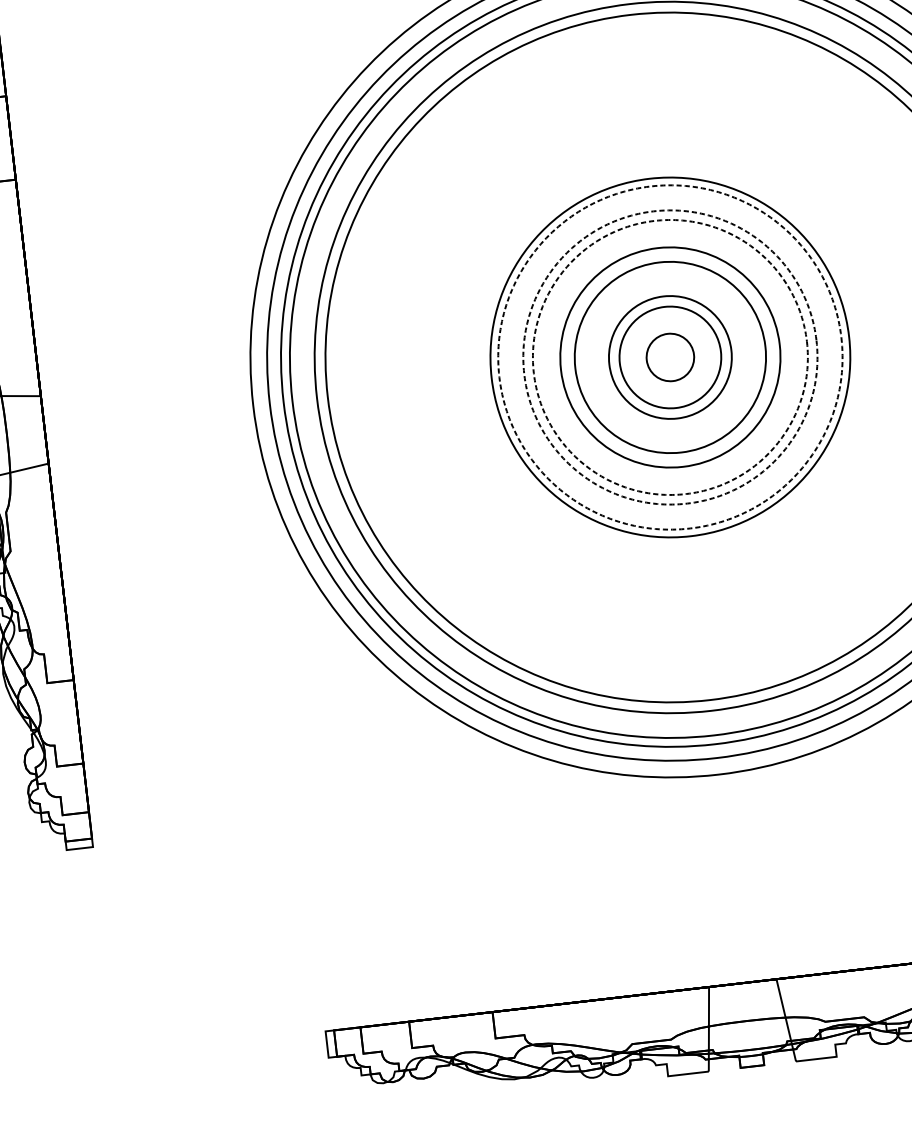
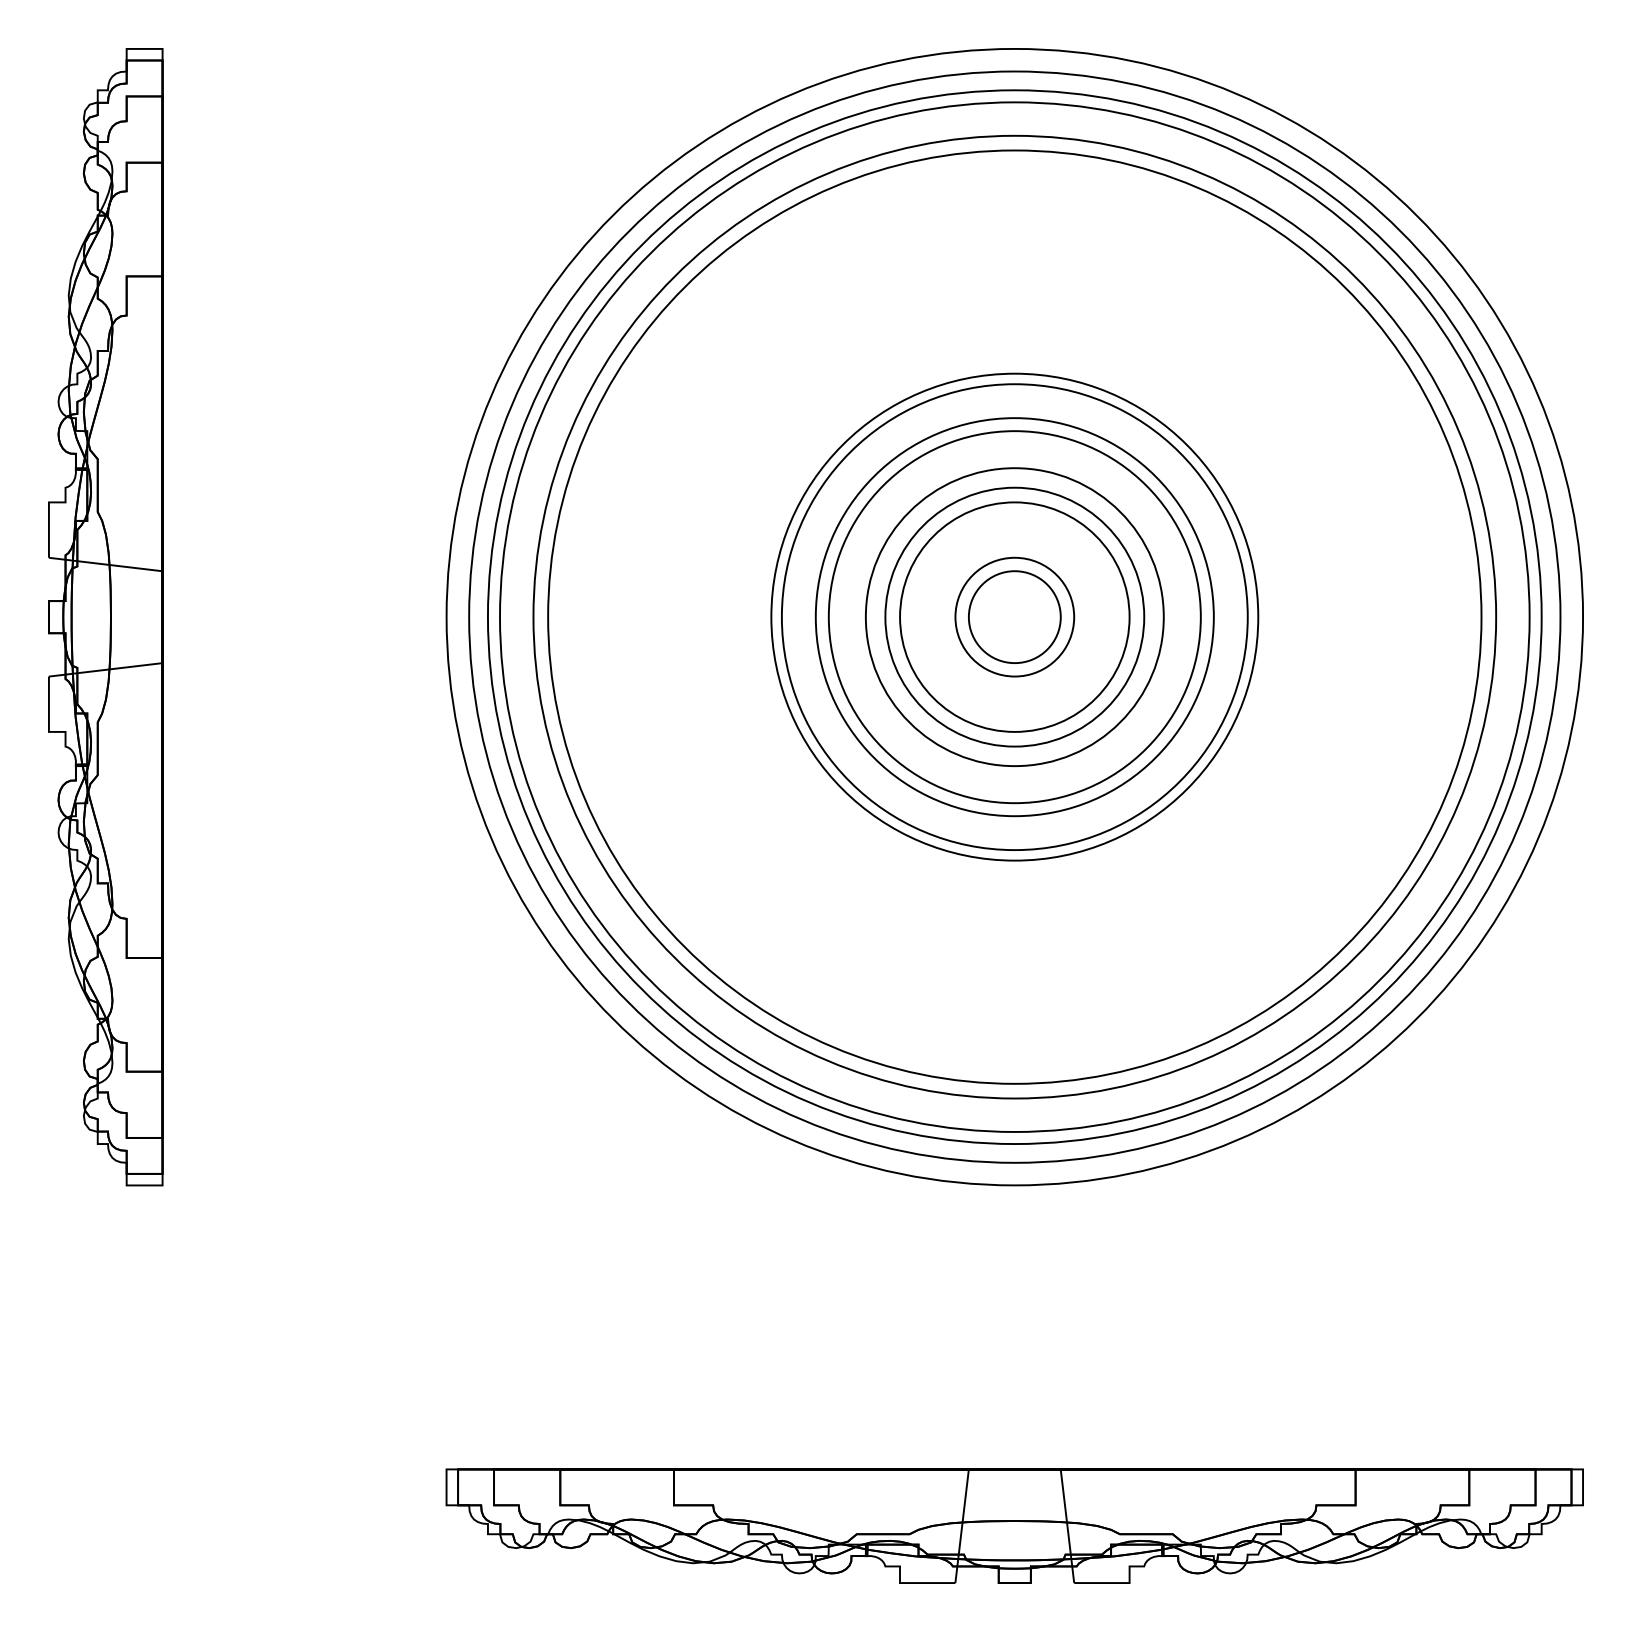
circle: (670, 357) -> (1014, 616), size x0.71
circle: (670, 357) -> (1014, 616), size x1.67
circle: (670, 357) -> (1014, 617), dashed -> solid
circle: (670, 357) -> (1014, 617), dashed -> solid
circle: (670, 357) -> (1014, 617), dashed -> solid
circle: (670, 357) -> (1014, 617), size x1.43

